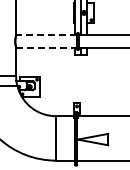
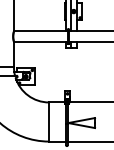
line: (46, 35) -> (40, 31), dashed -> solid
line: (46, 47) -> (40, 41), dashed -> solid

